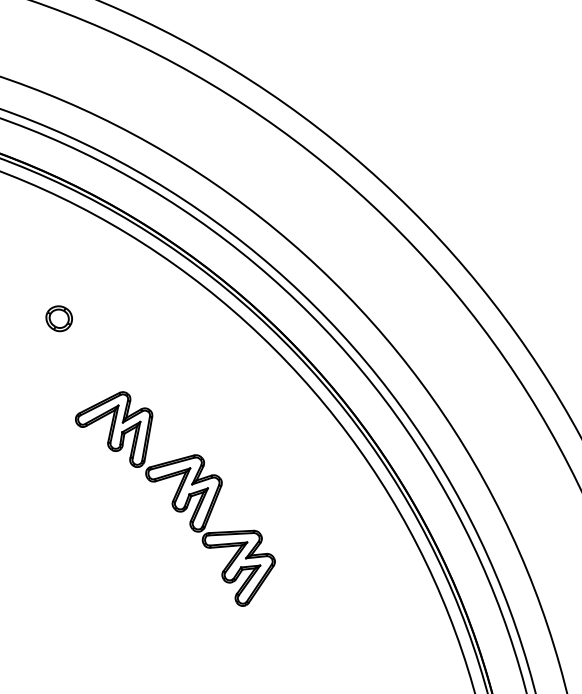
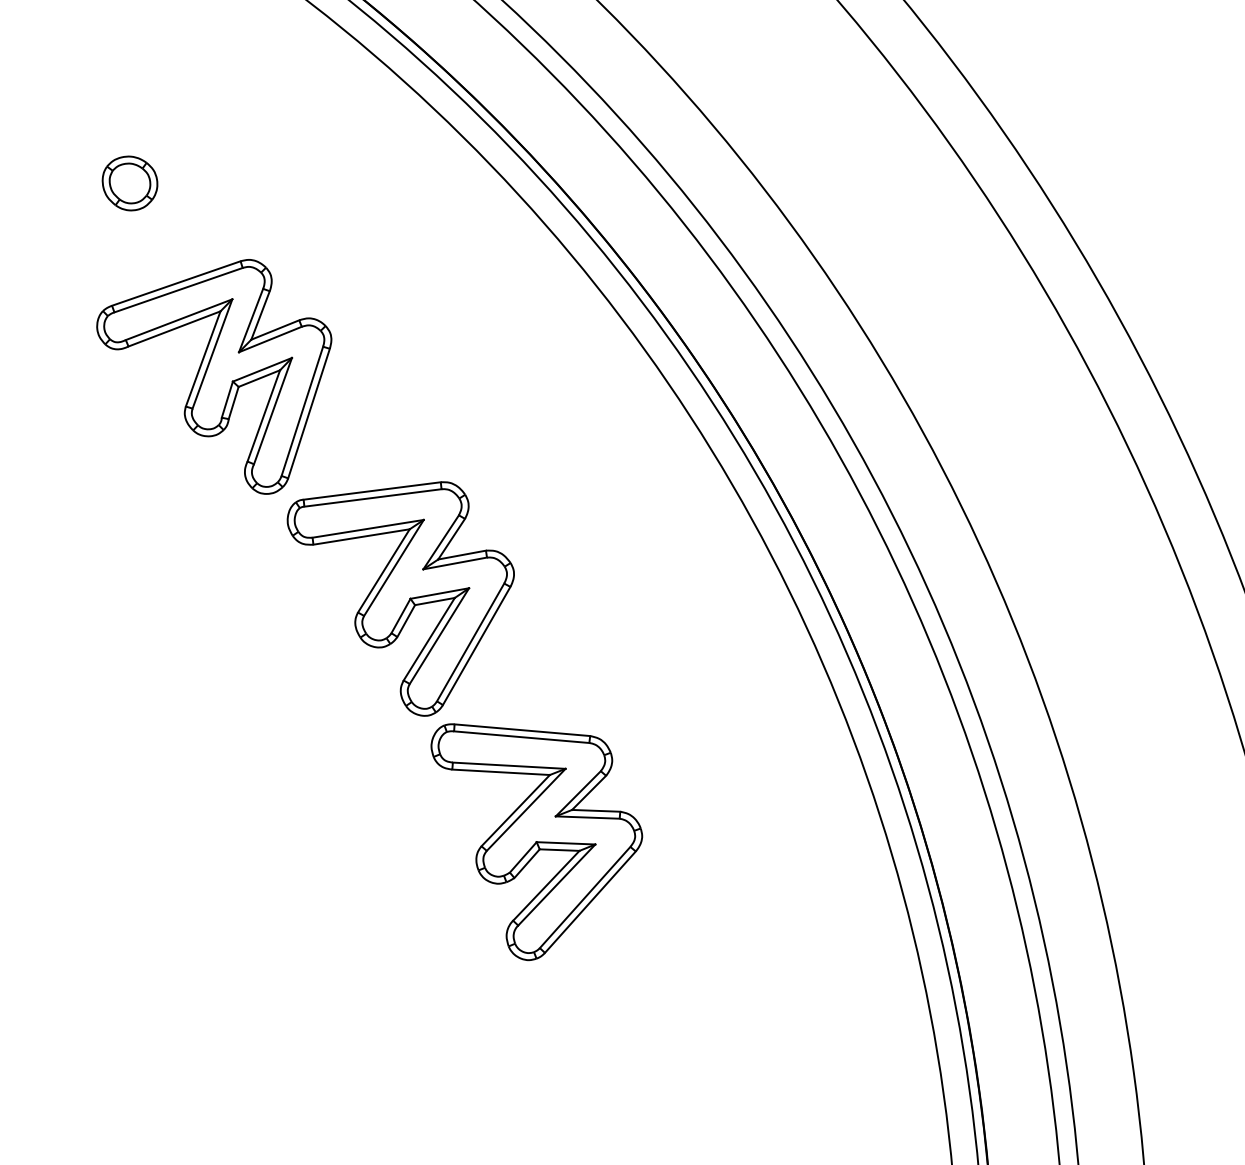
part: (58, 318) -> (128, 182), moved
part: (175, 498) -> (366, 605), size x1.43

